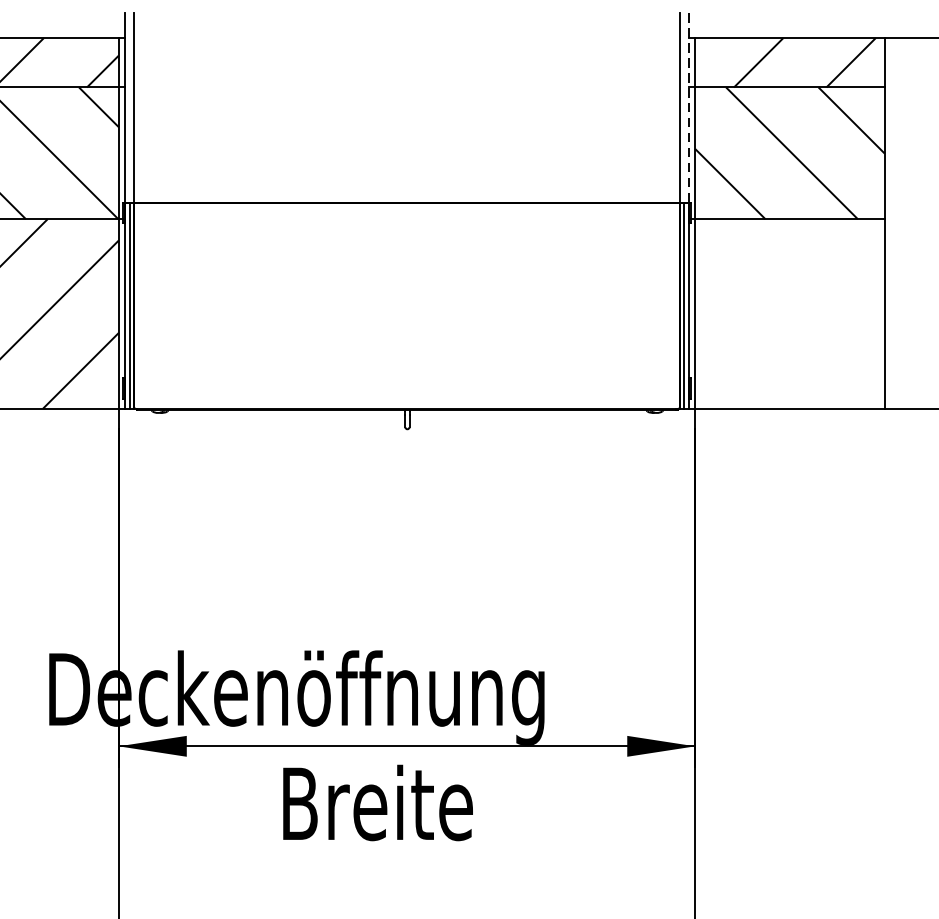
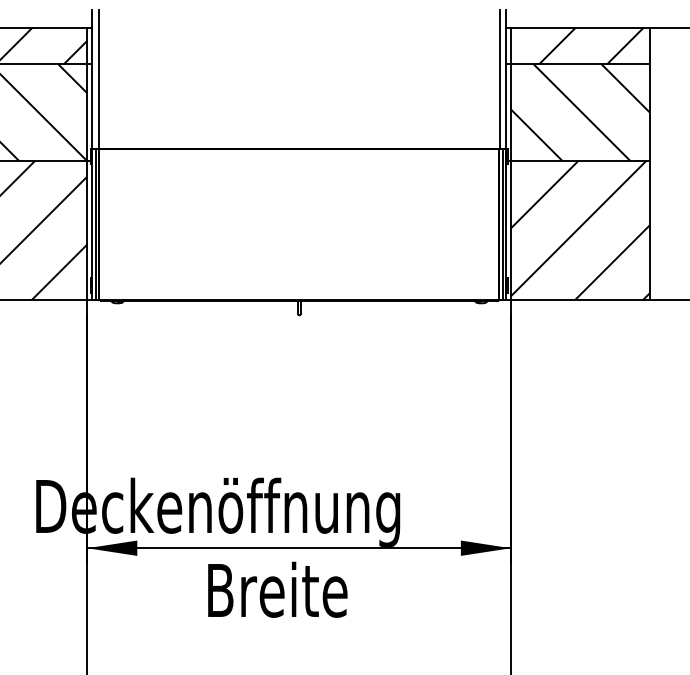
line: (689, 108) -> (506, 79), dashed -> solid
hatch: (788, 313) -> (579, 230), added

